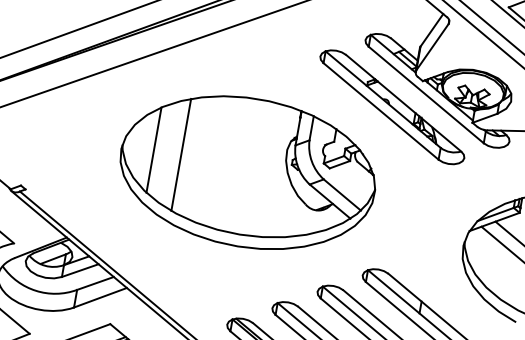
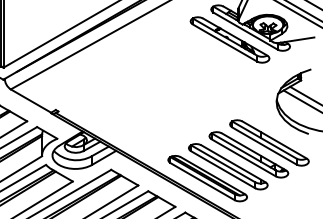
part: (246, 170) -> (164, 83), removed

